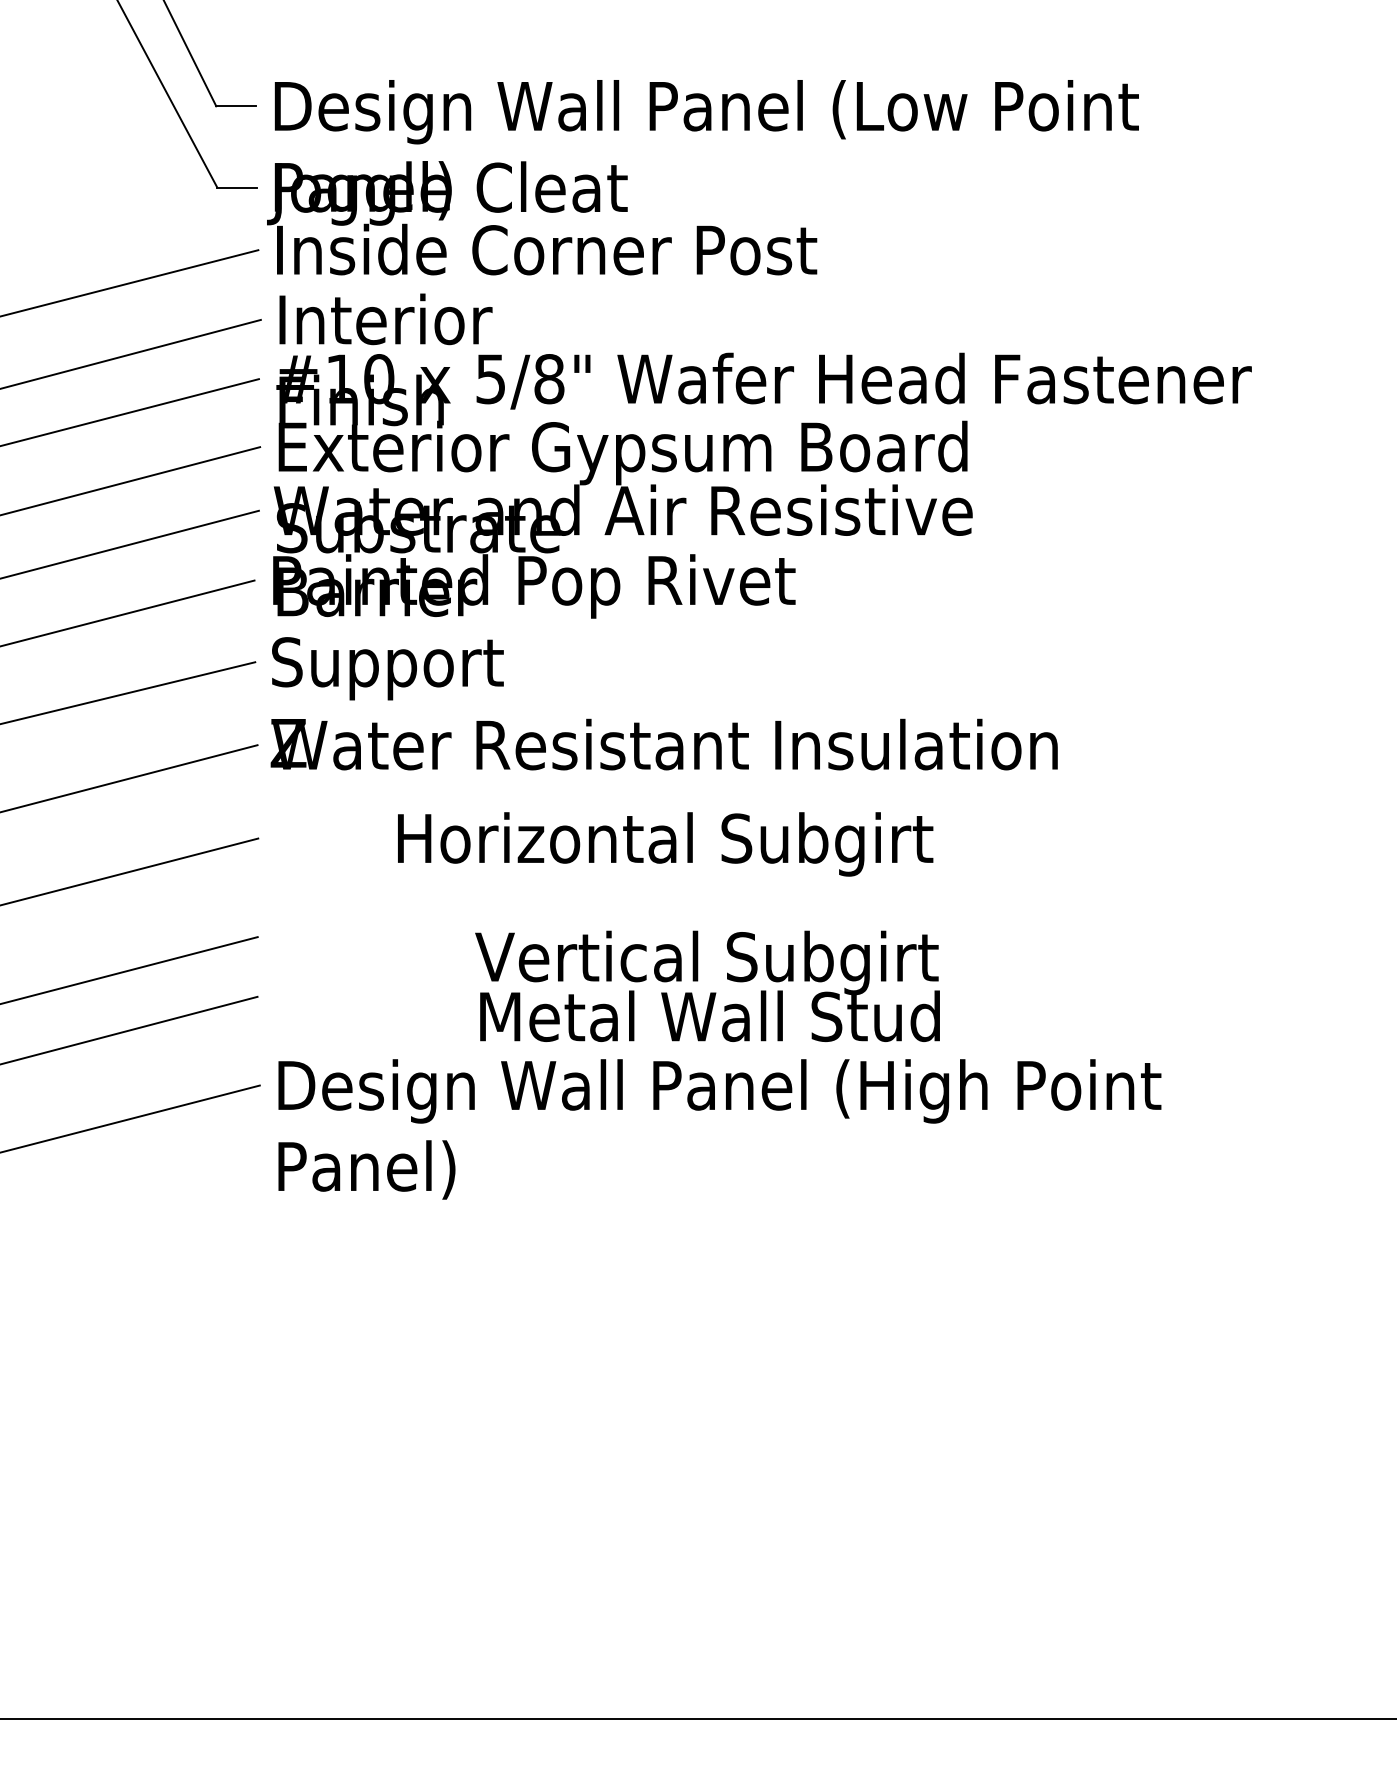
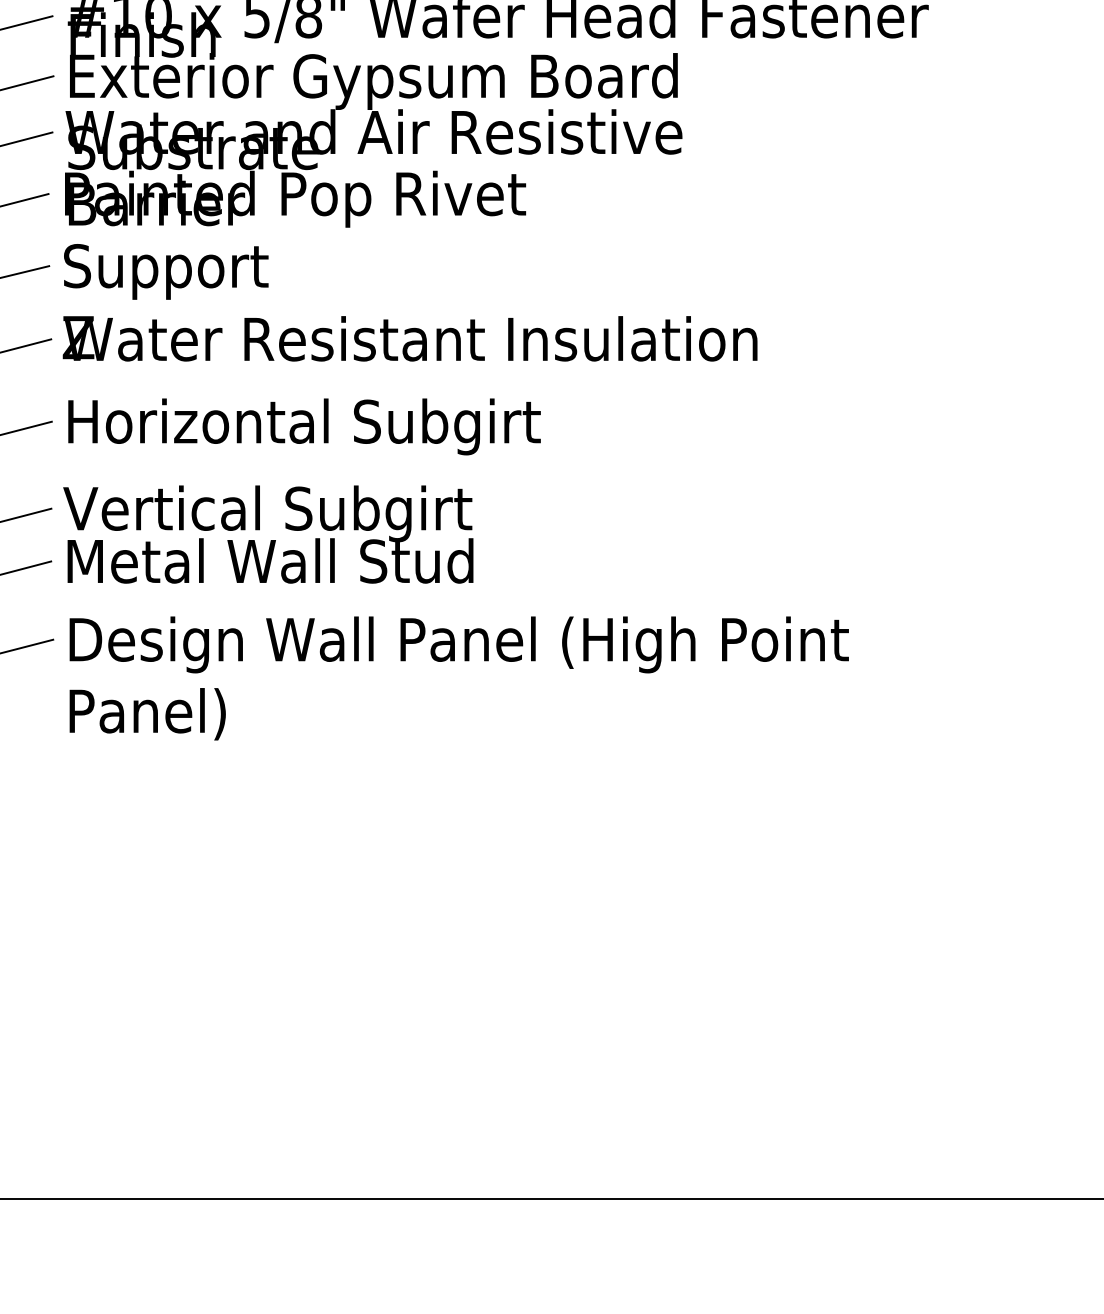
text: (665, 844) -> (304, 427), moved
text: (707, 985) -> (268, 533), moved

